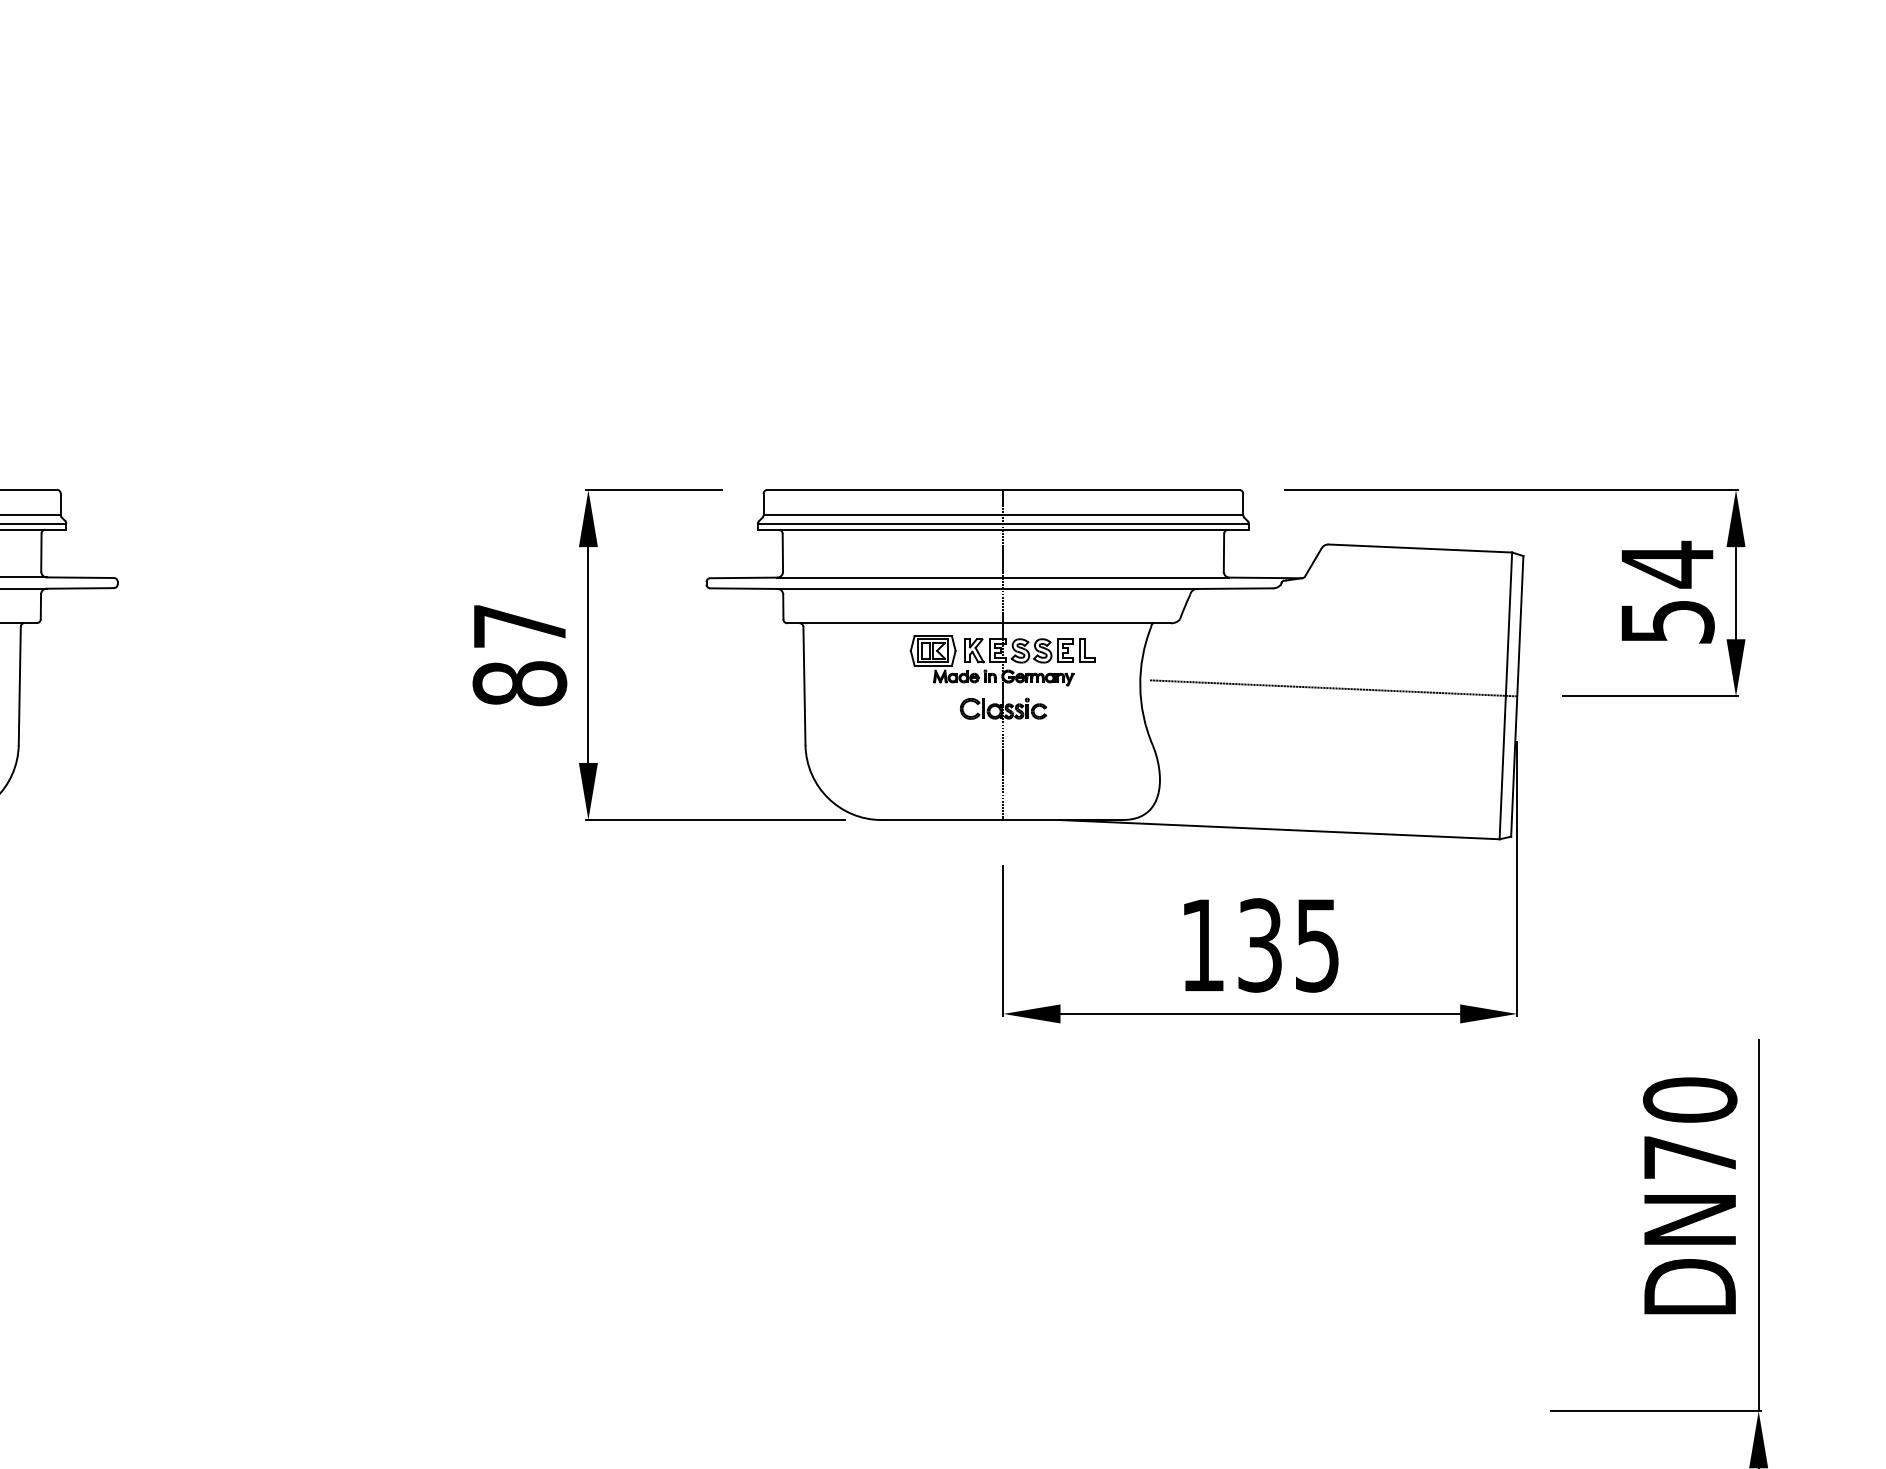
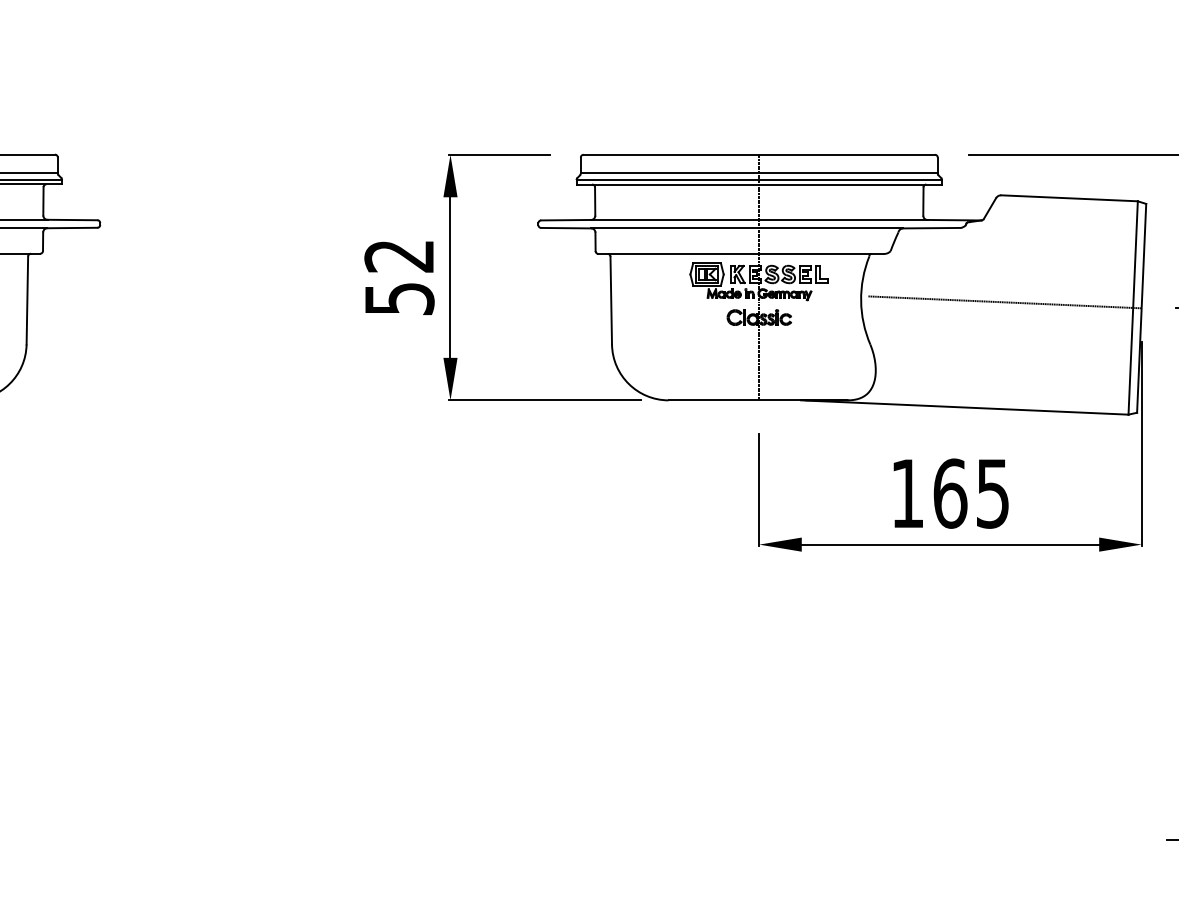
text: (519, 655) -> (399, 277), 87 -> 52
text: (1260, 945) -> (950, 493), 135 -> 165

